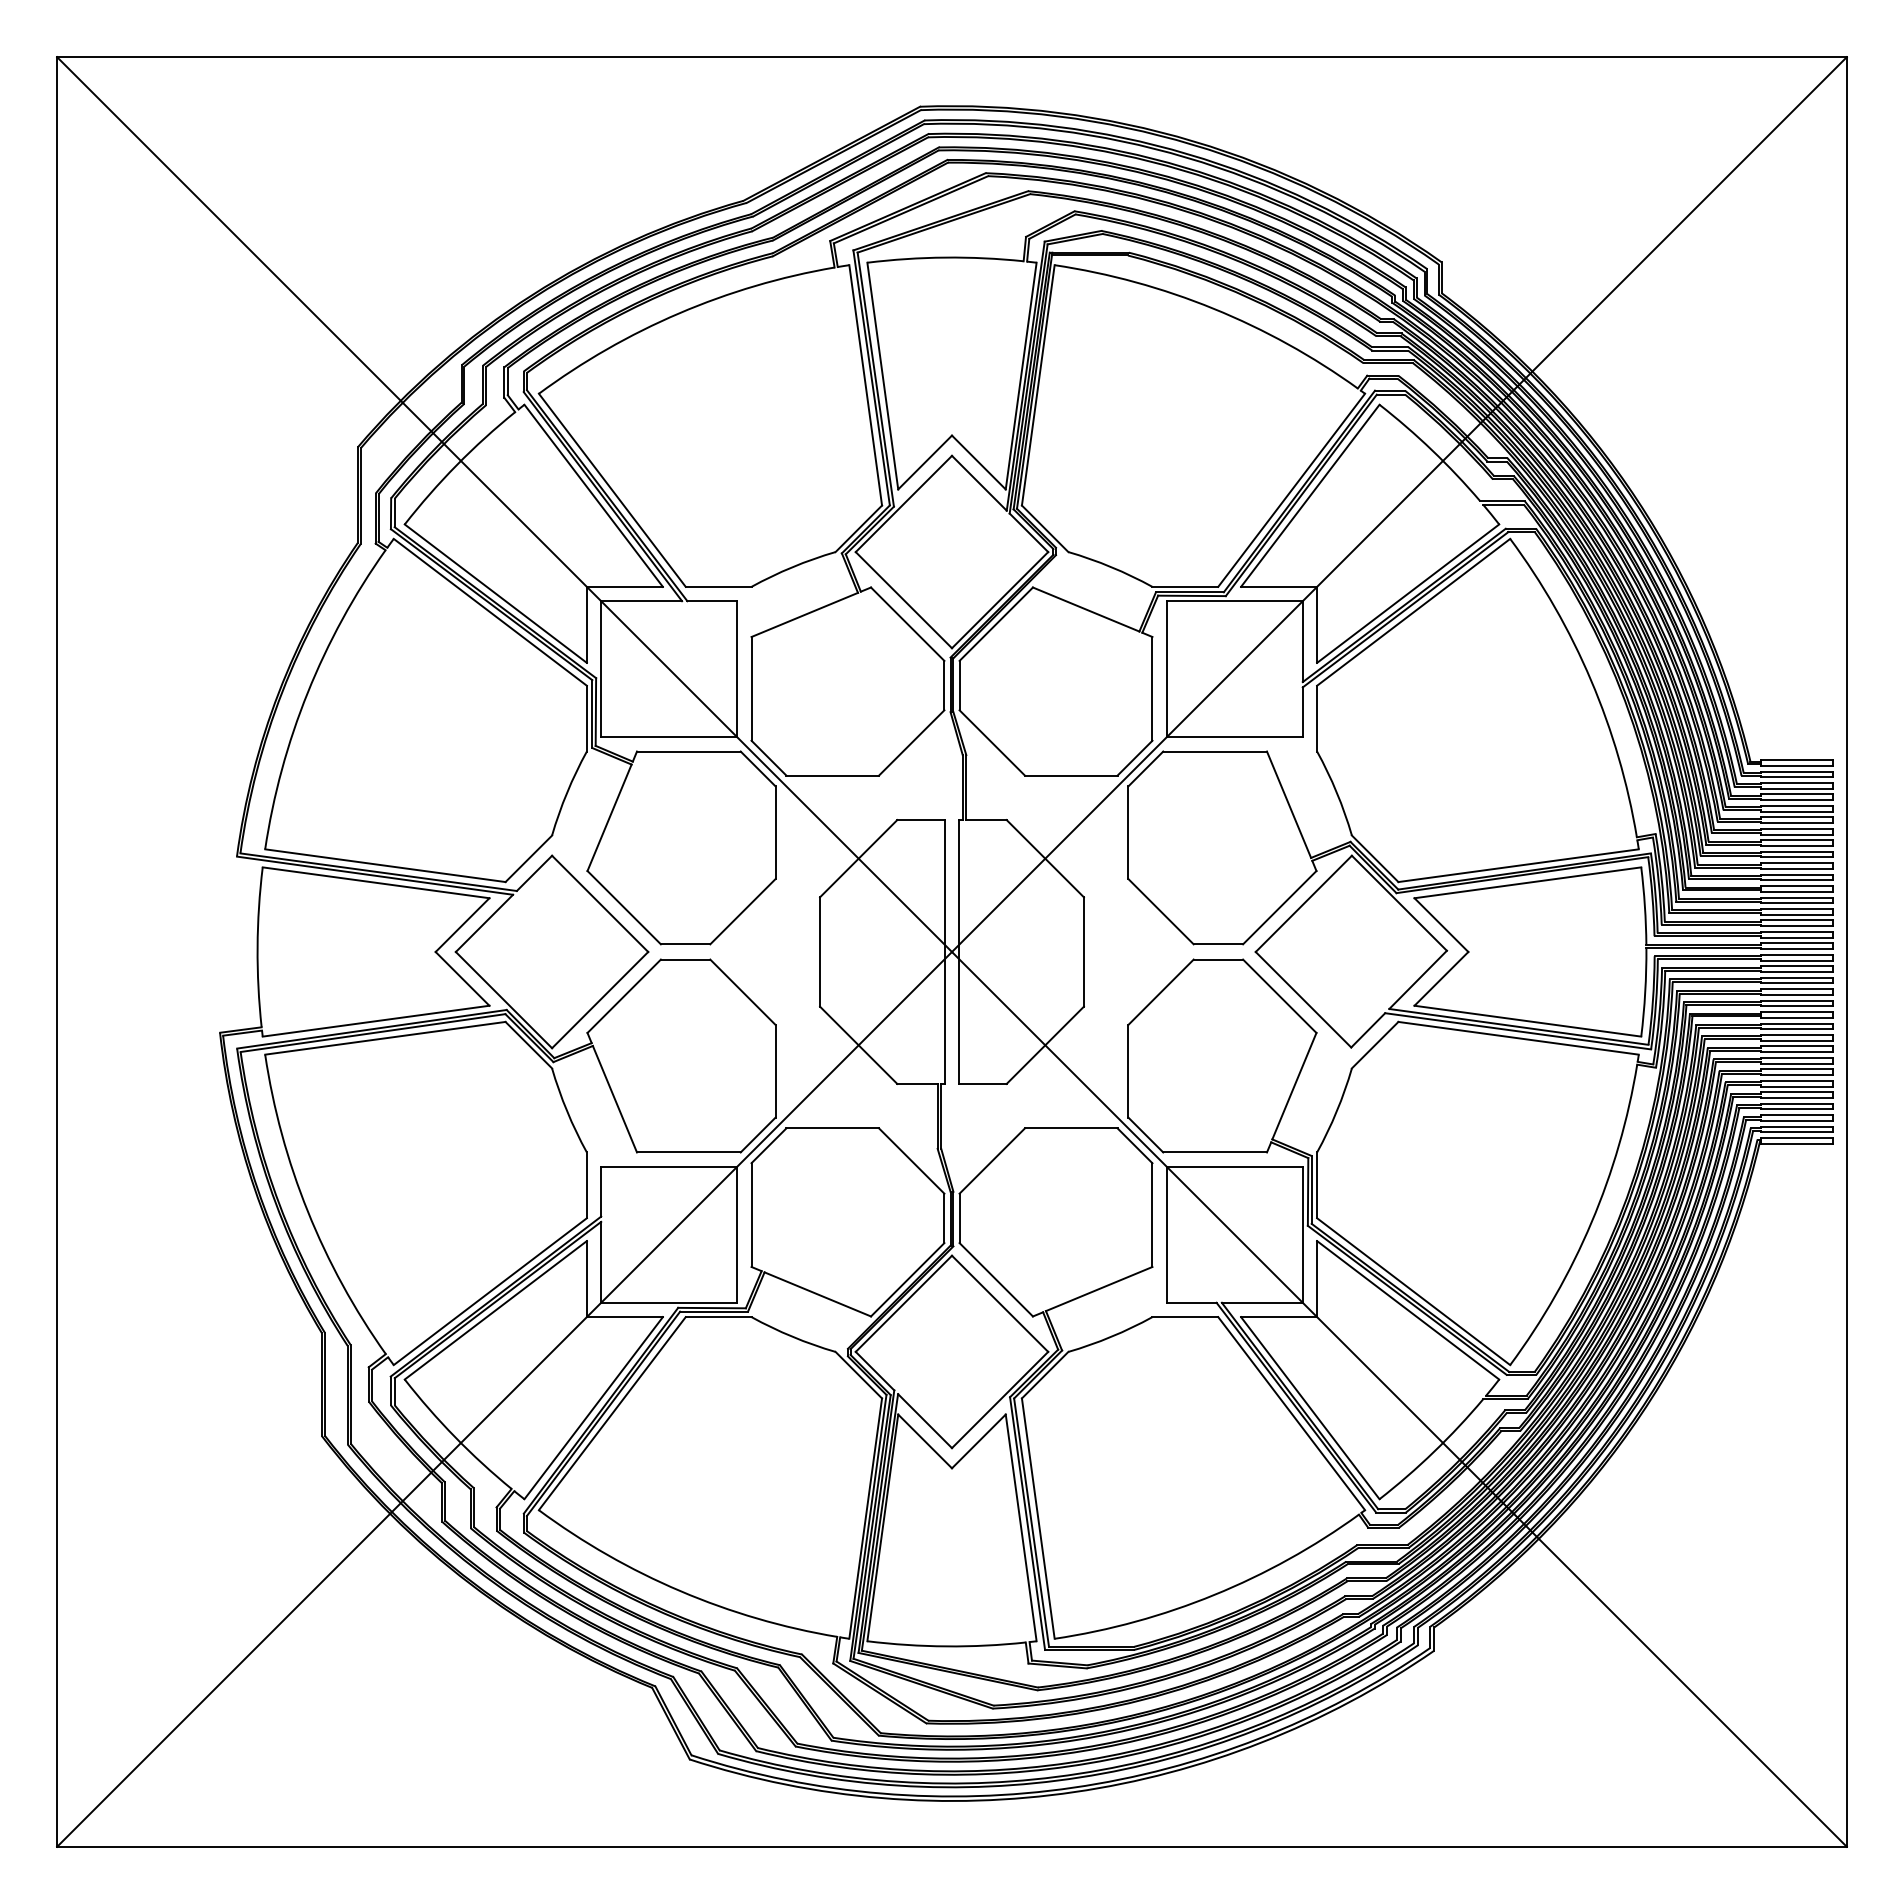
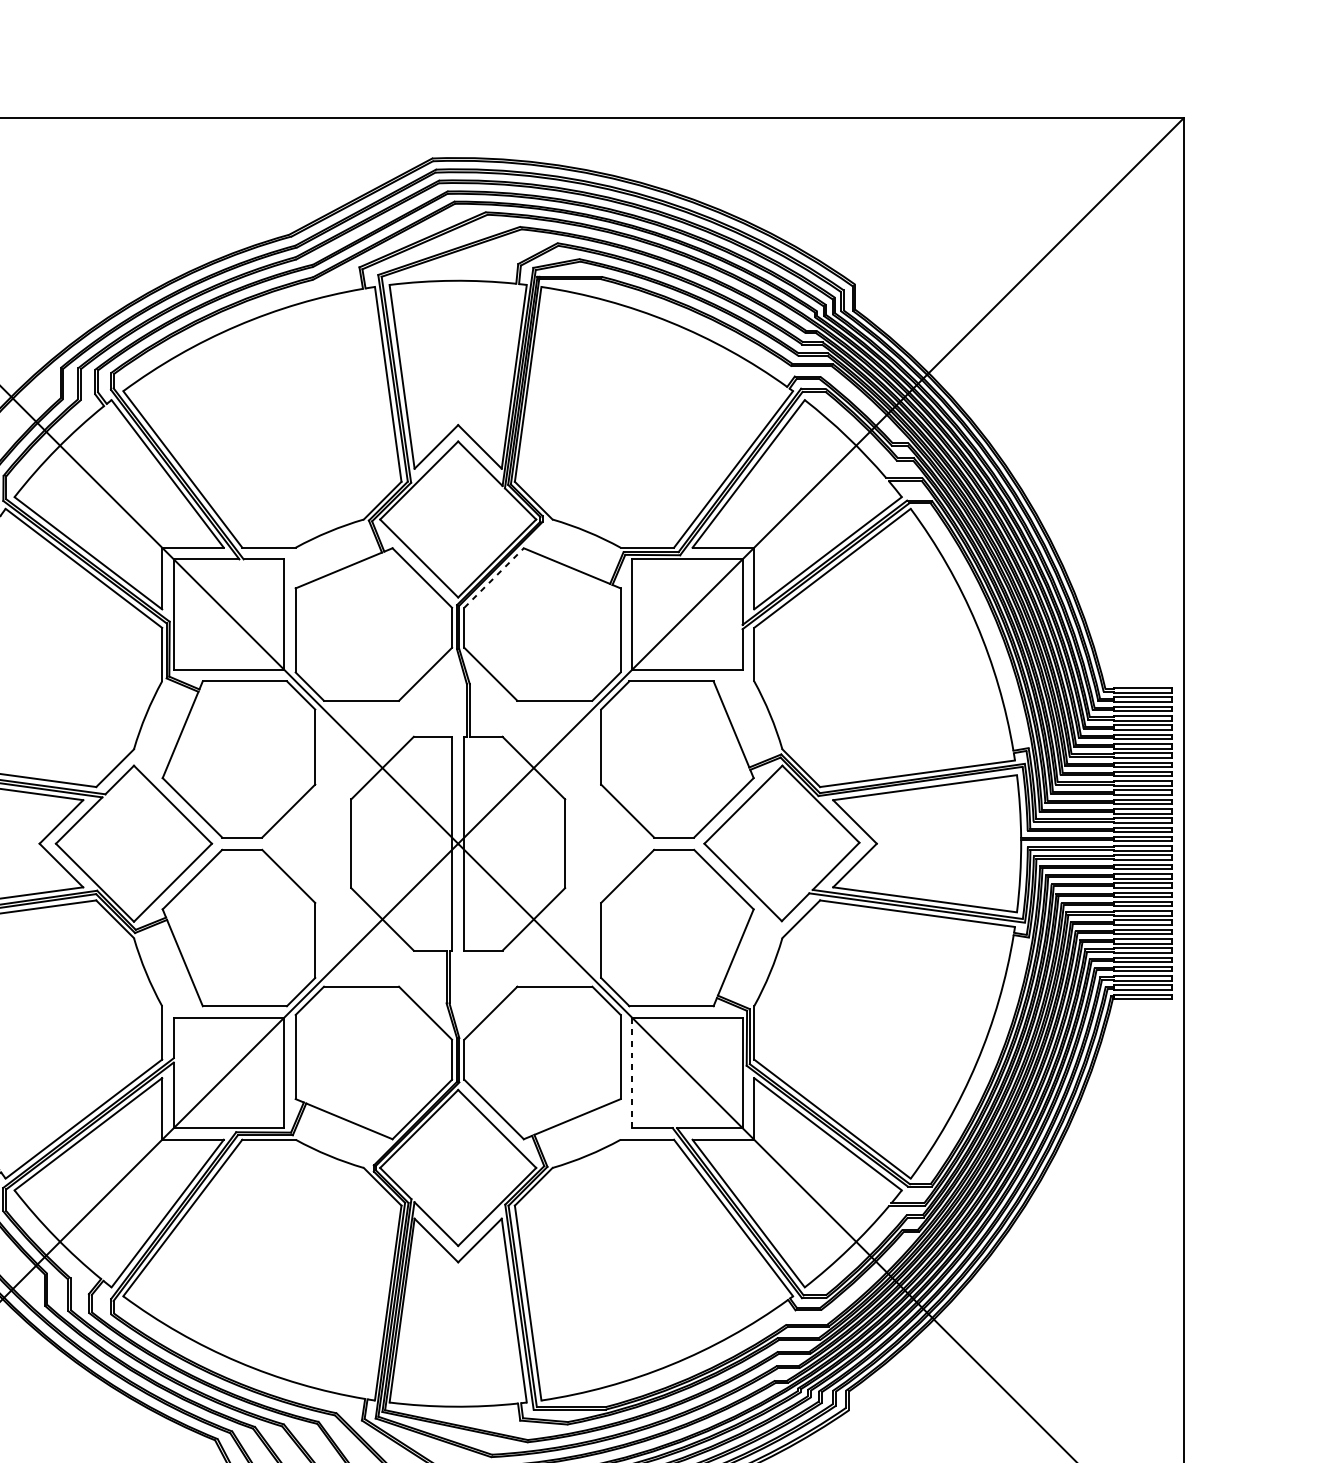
line: (996, 624) -> (494, 578), solid -> dashed
line: (1166, 1235) -> (632, 1073), solid -> dashed

